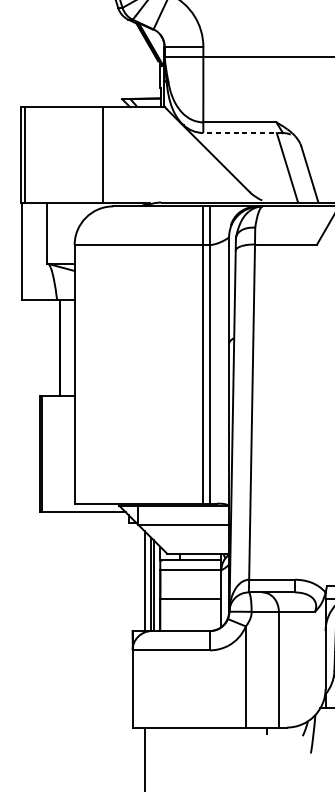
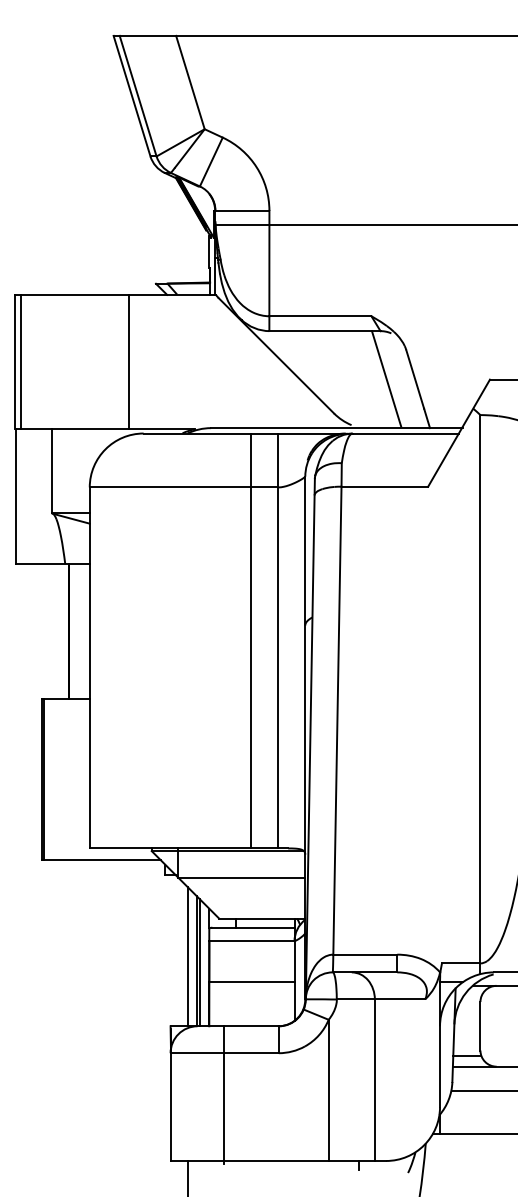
line: (242, 133) -> (324, 331), dashed -> solid
line: (203, 354) -> (251, 640), moved
line: (171, 679) -> (224, 1094), added

